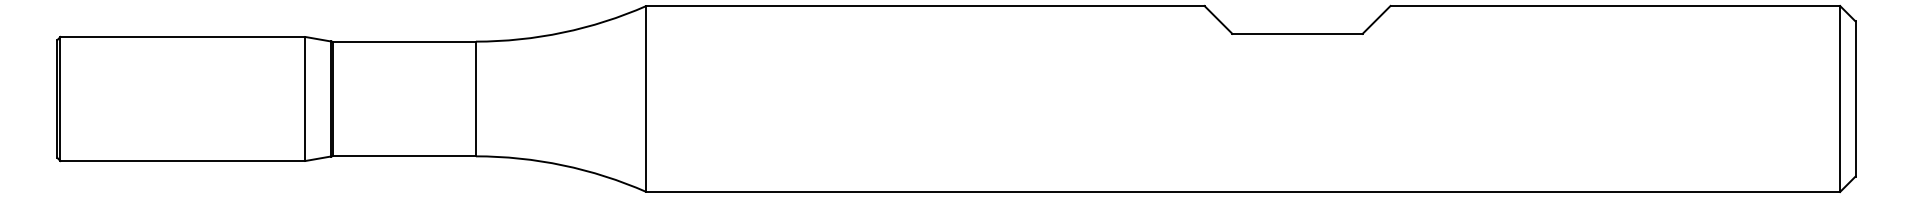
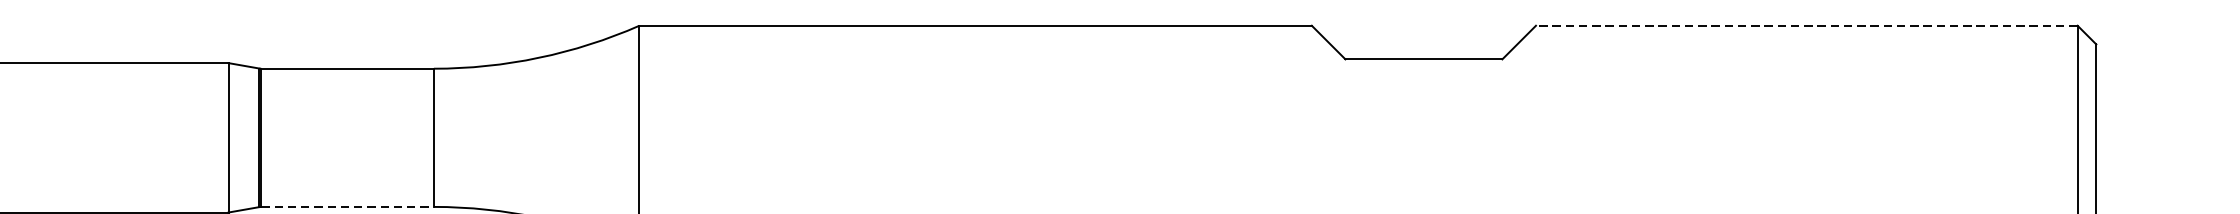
line: (1615, 5) -> (1807, 25), solid -> dashed
line: (404, 156) -> (347, 207), solid -> dashed

